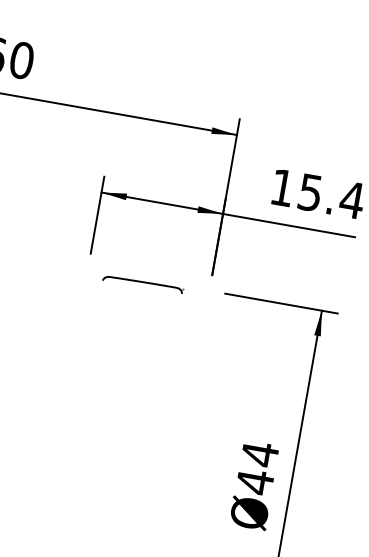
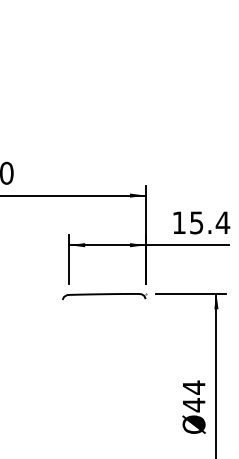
part: (142, 284) -> (104, 296), size x1.67

